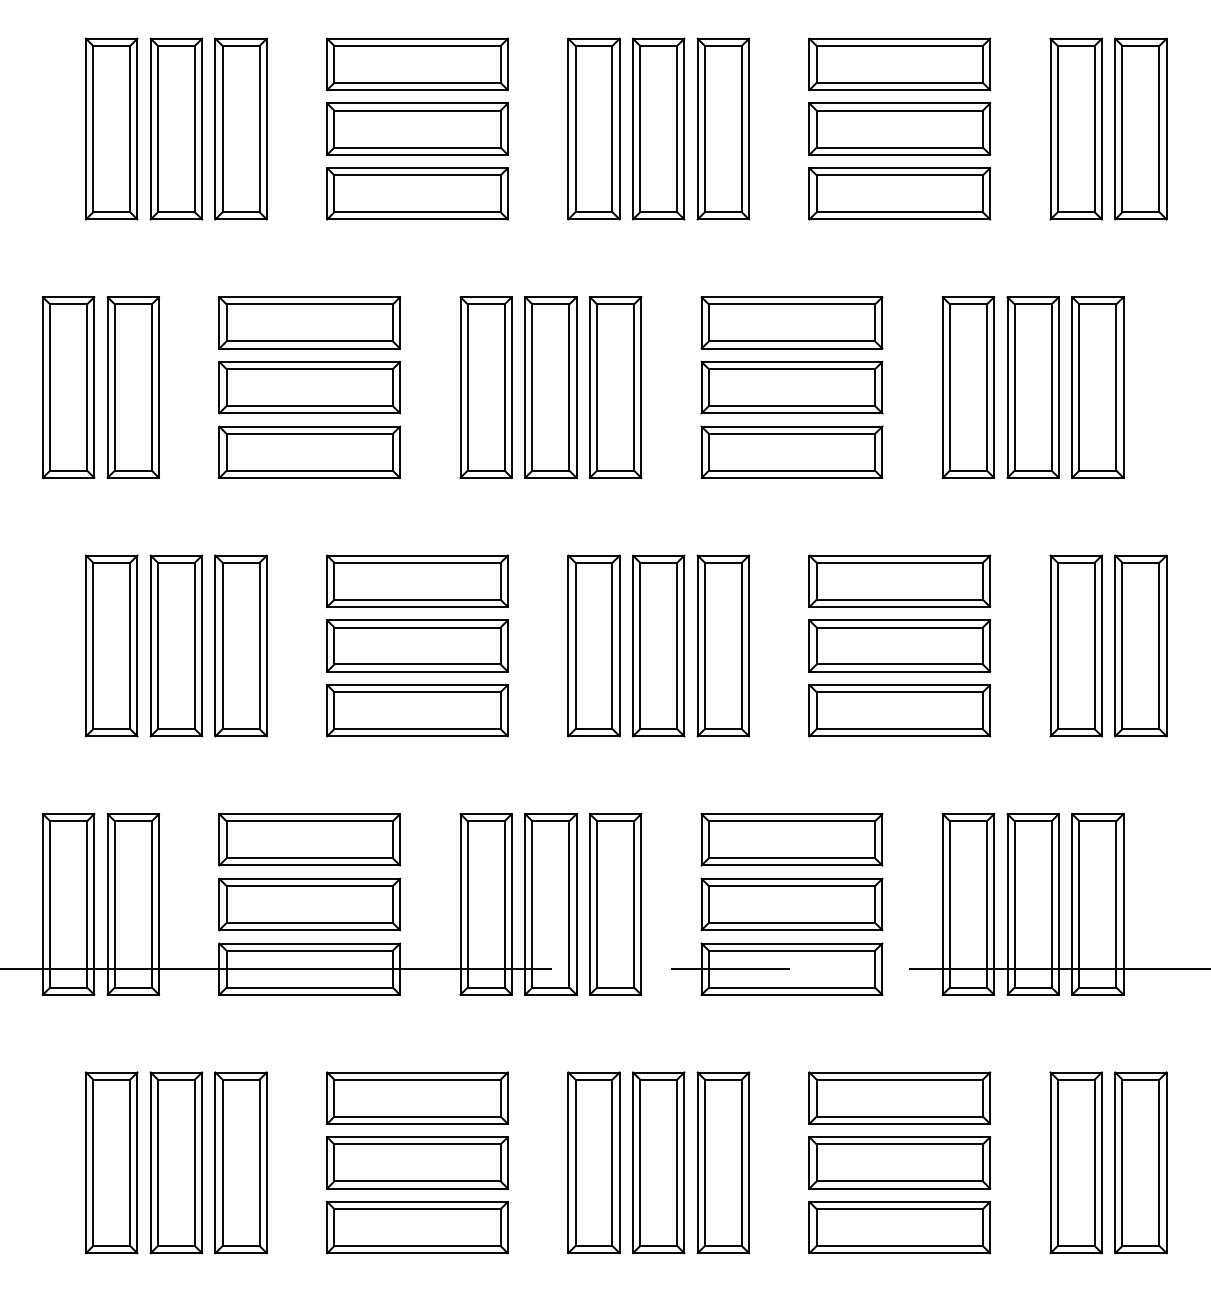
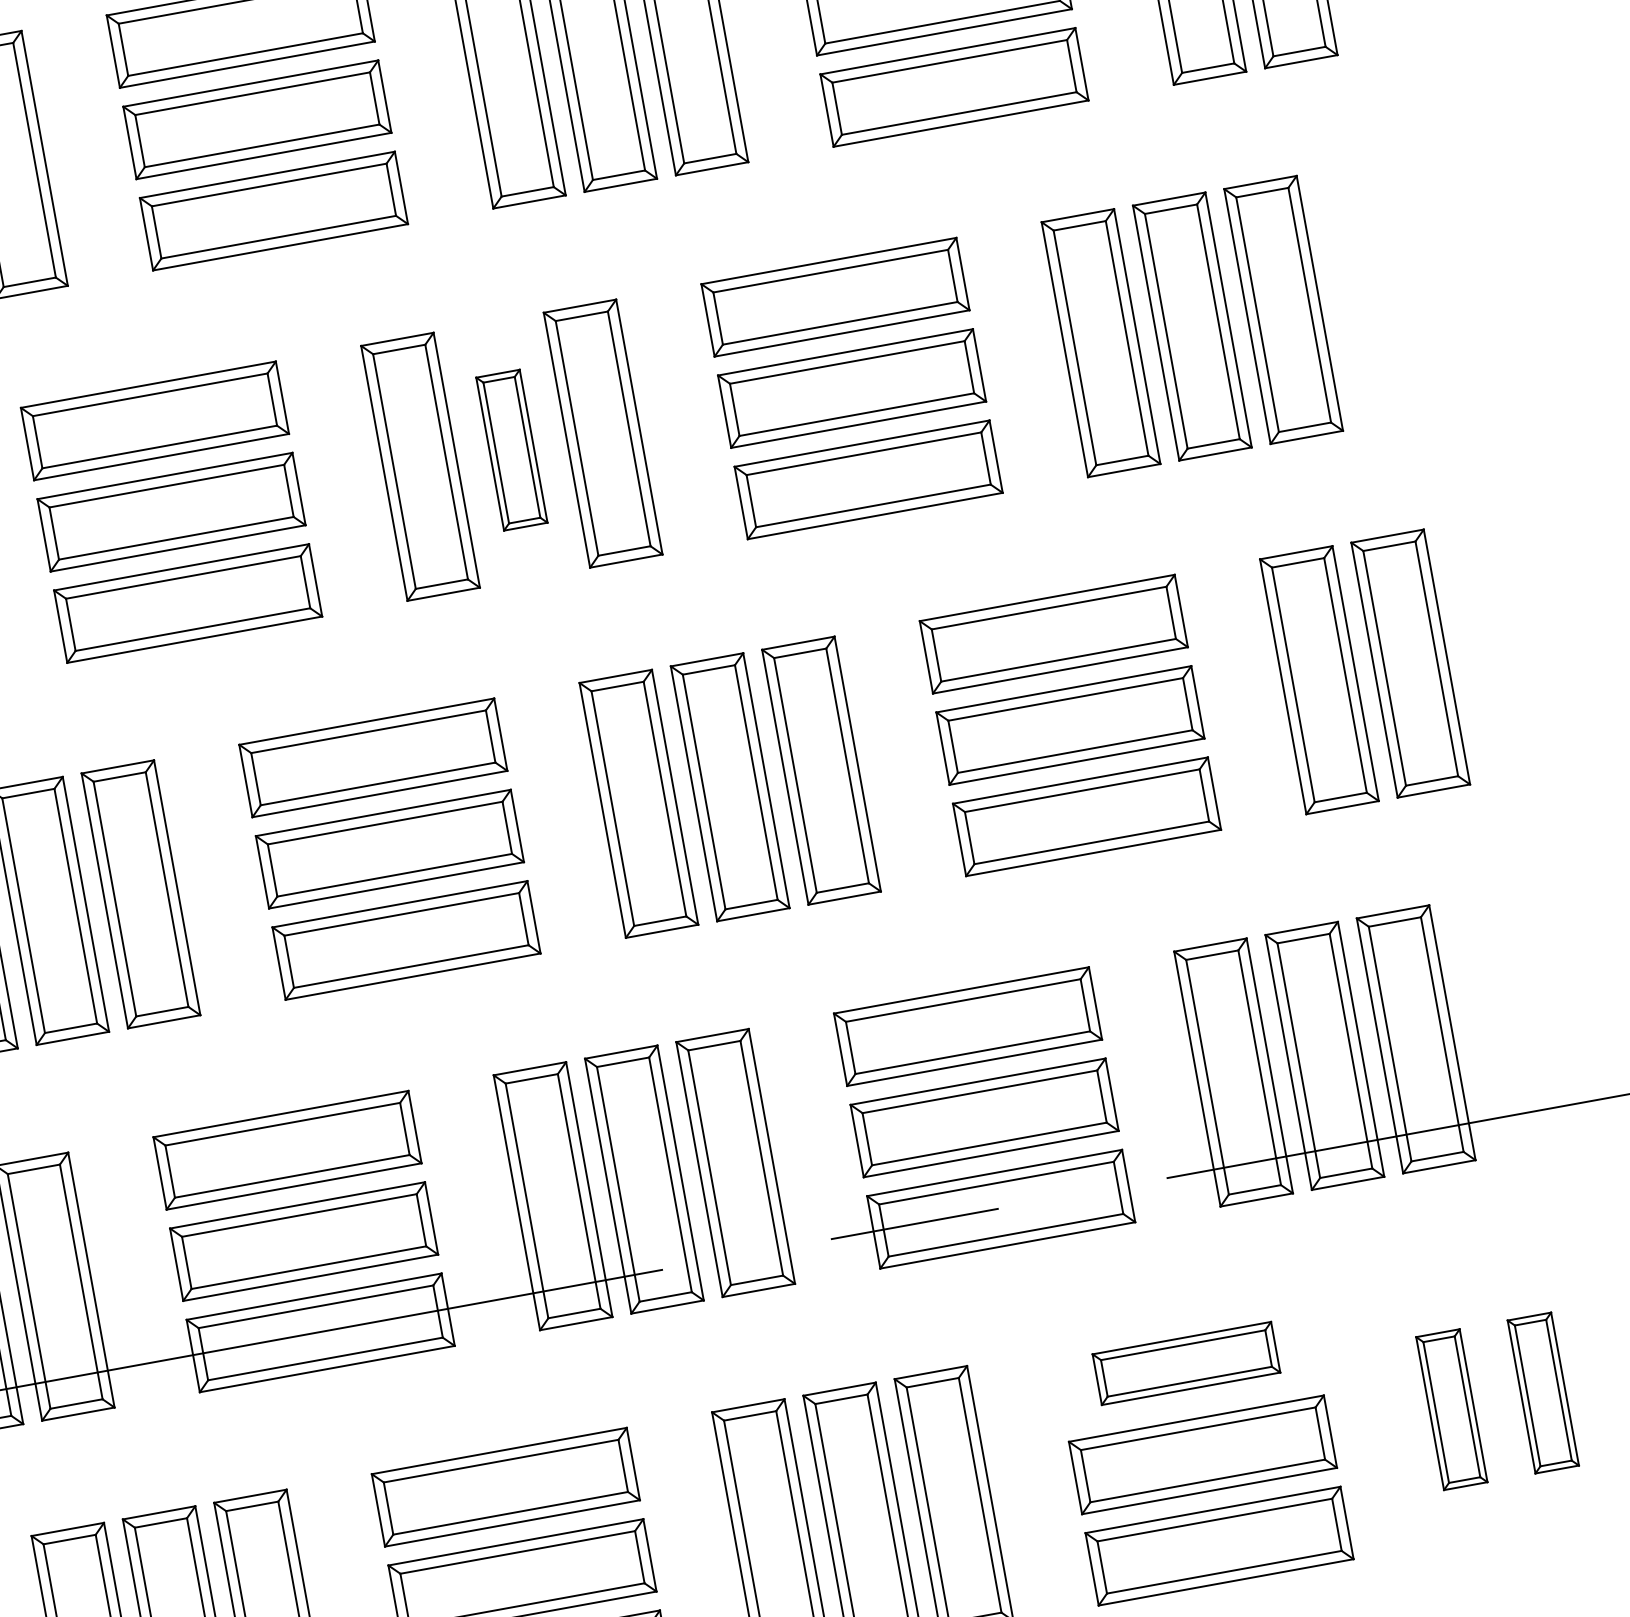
part: (550, 387) -> (511, 450), size x0.6
part: (899, 1097) -> (1185, 1362), size x0.7
part: (1075, 1162) -> (1450, 1409), size x0.6
part: (1140, 1162) -> (1542, 1392), size x0.6

